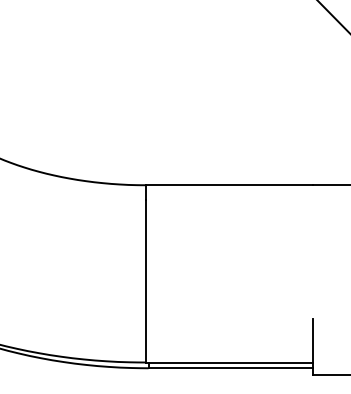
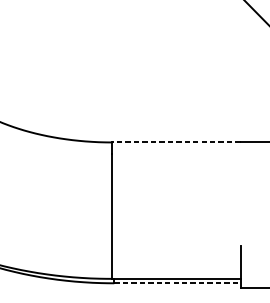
line: (229, 185) -> (176, 142), solid -> dashed
line: (231, 368) -> (178, 283), solid -> dashed

